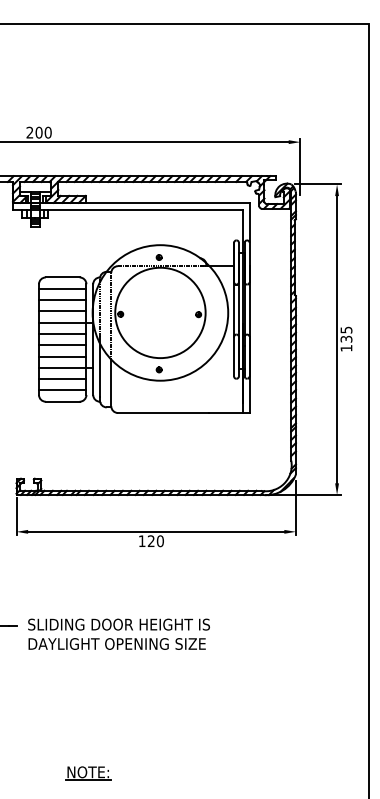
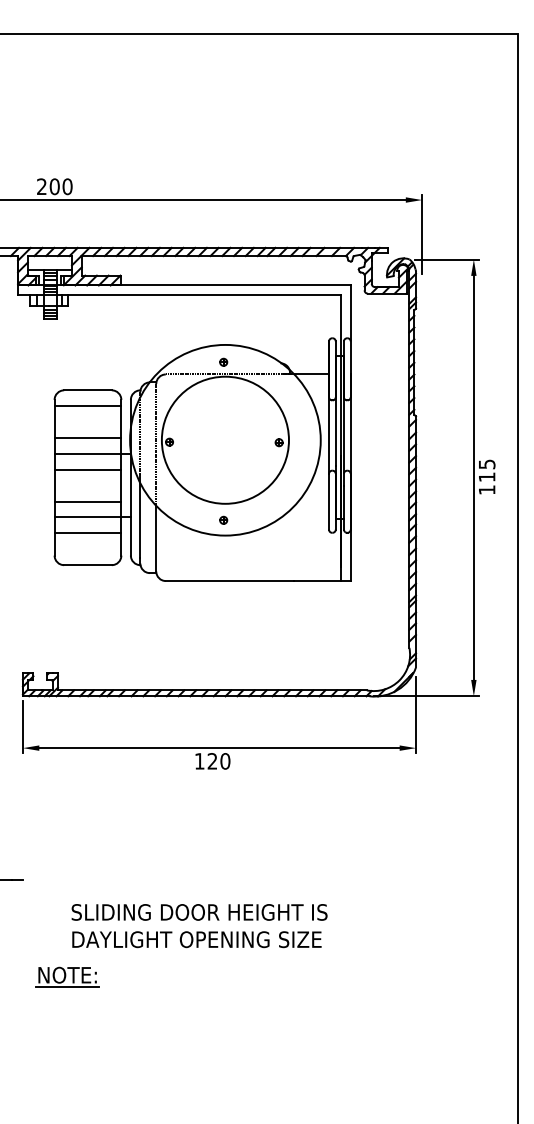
line: (62, 300) -> (87, 422), removed
text: (346, 338) -> (487, 476), 135 -> 115
line: (62, 345) -> (87, 486), removed
line: (62, 390) -> (87, 549), removed
text: (118, 633) -> (198, 924), moved
part: (88, 773) -> (67, 976), moved

